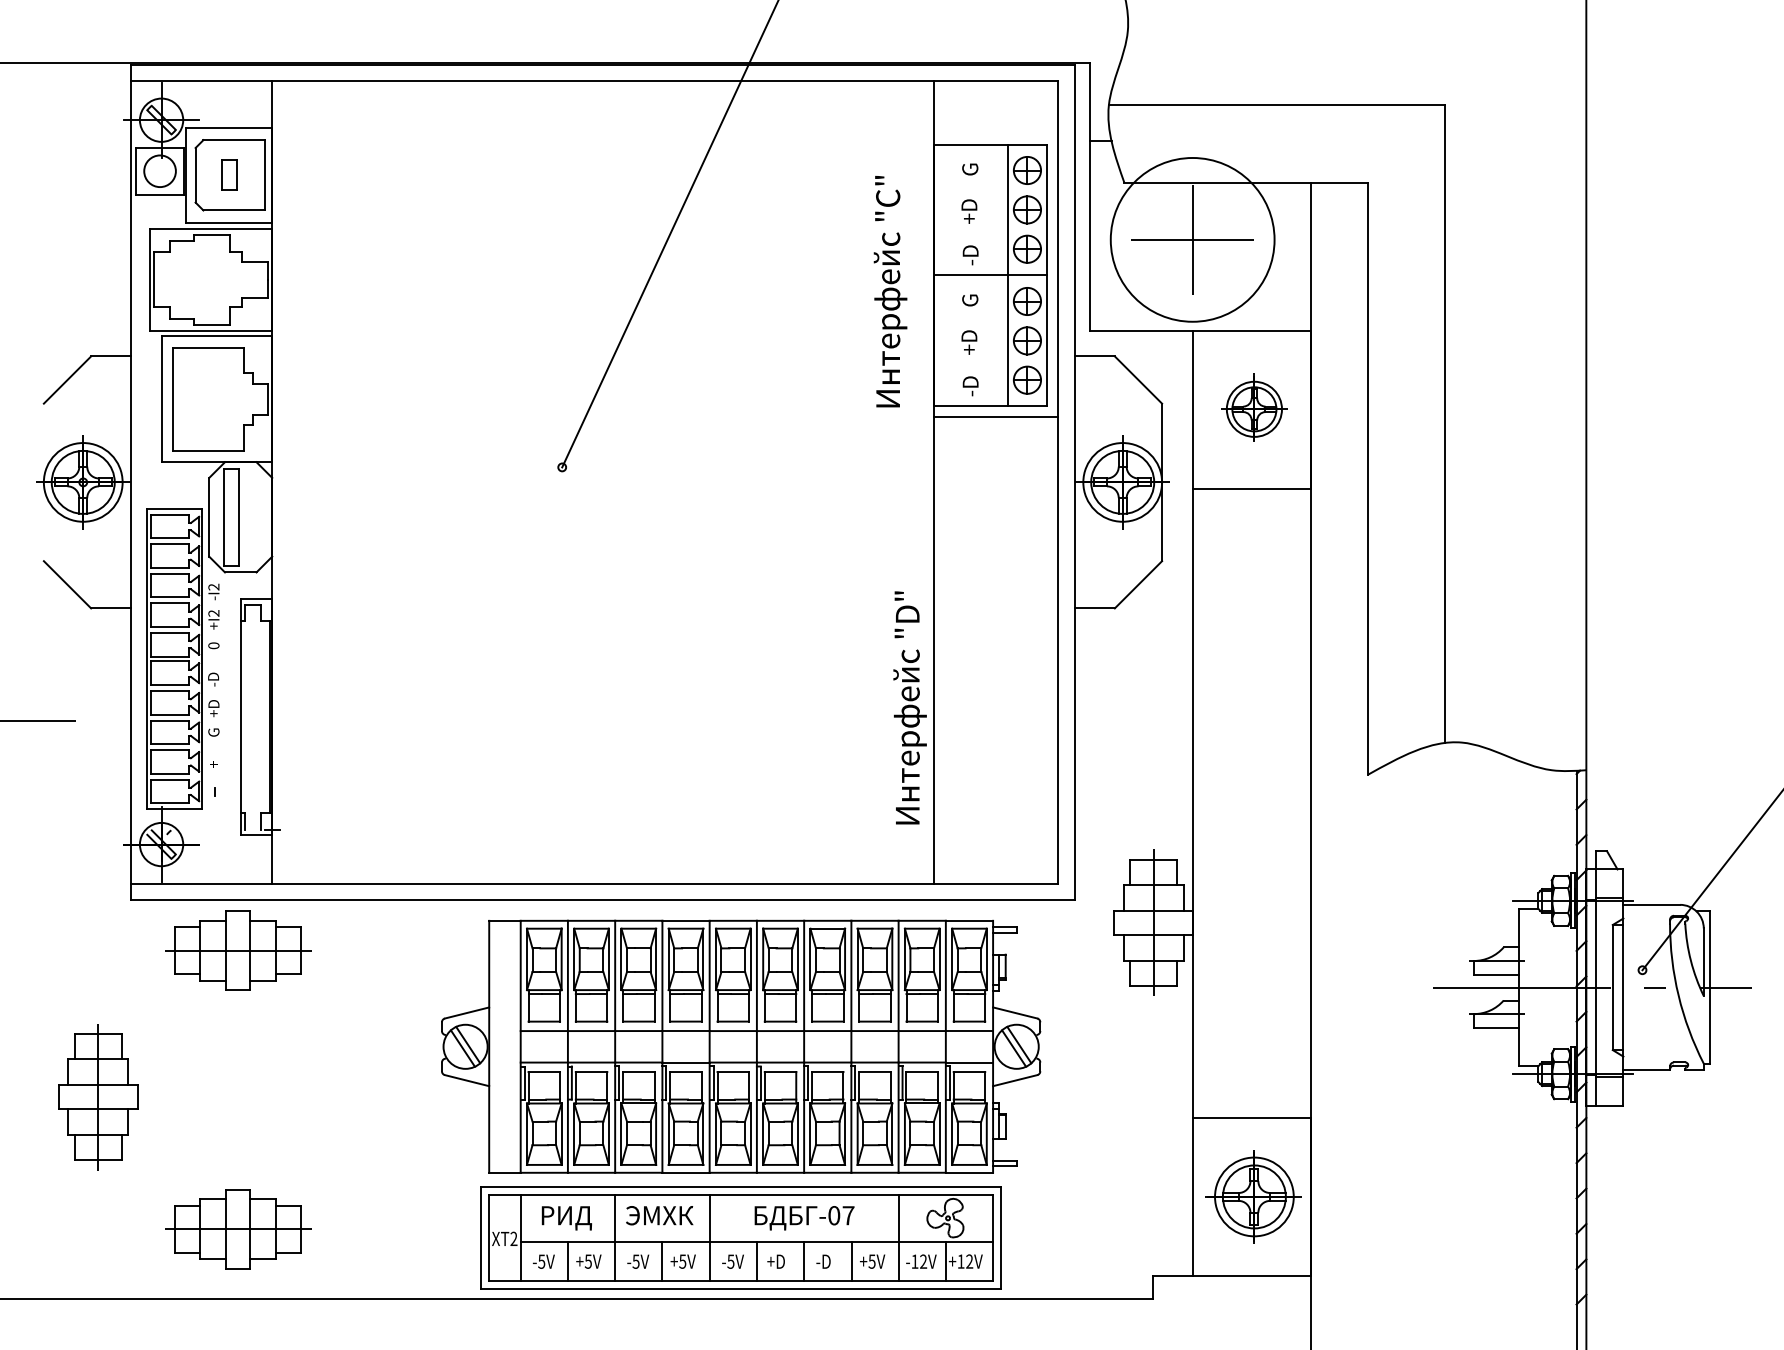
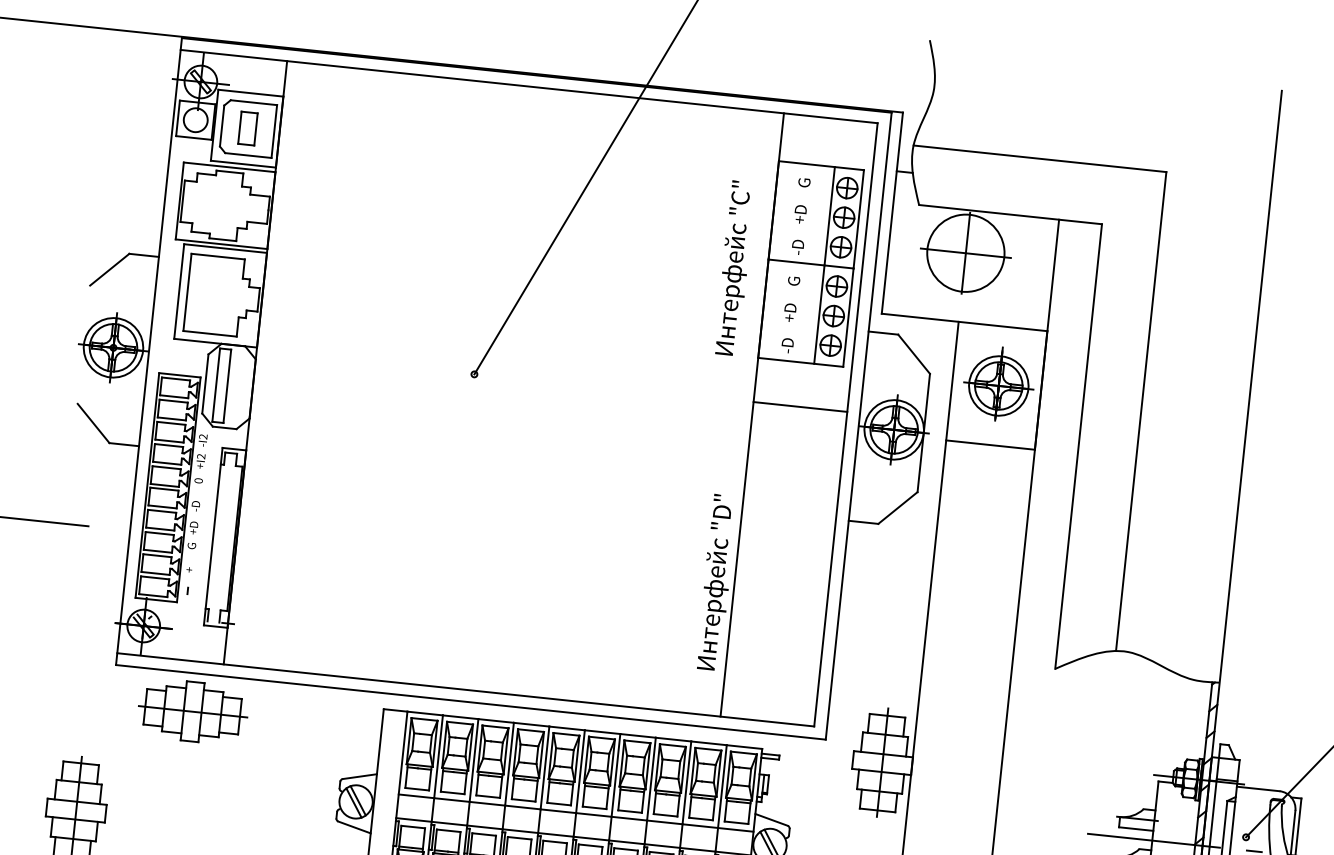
part: (229, 175) -> (247, 128), size x1.43
circle: (1192, 239) -> (965, 252), size x0.62
part: (1254, 407) -> (999, 384), size x1.43
line: (995, 417) -> (799, 407), moved

